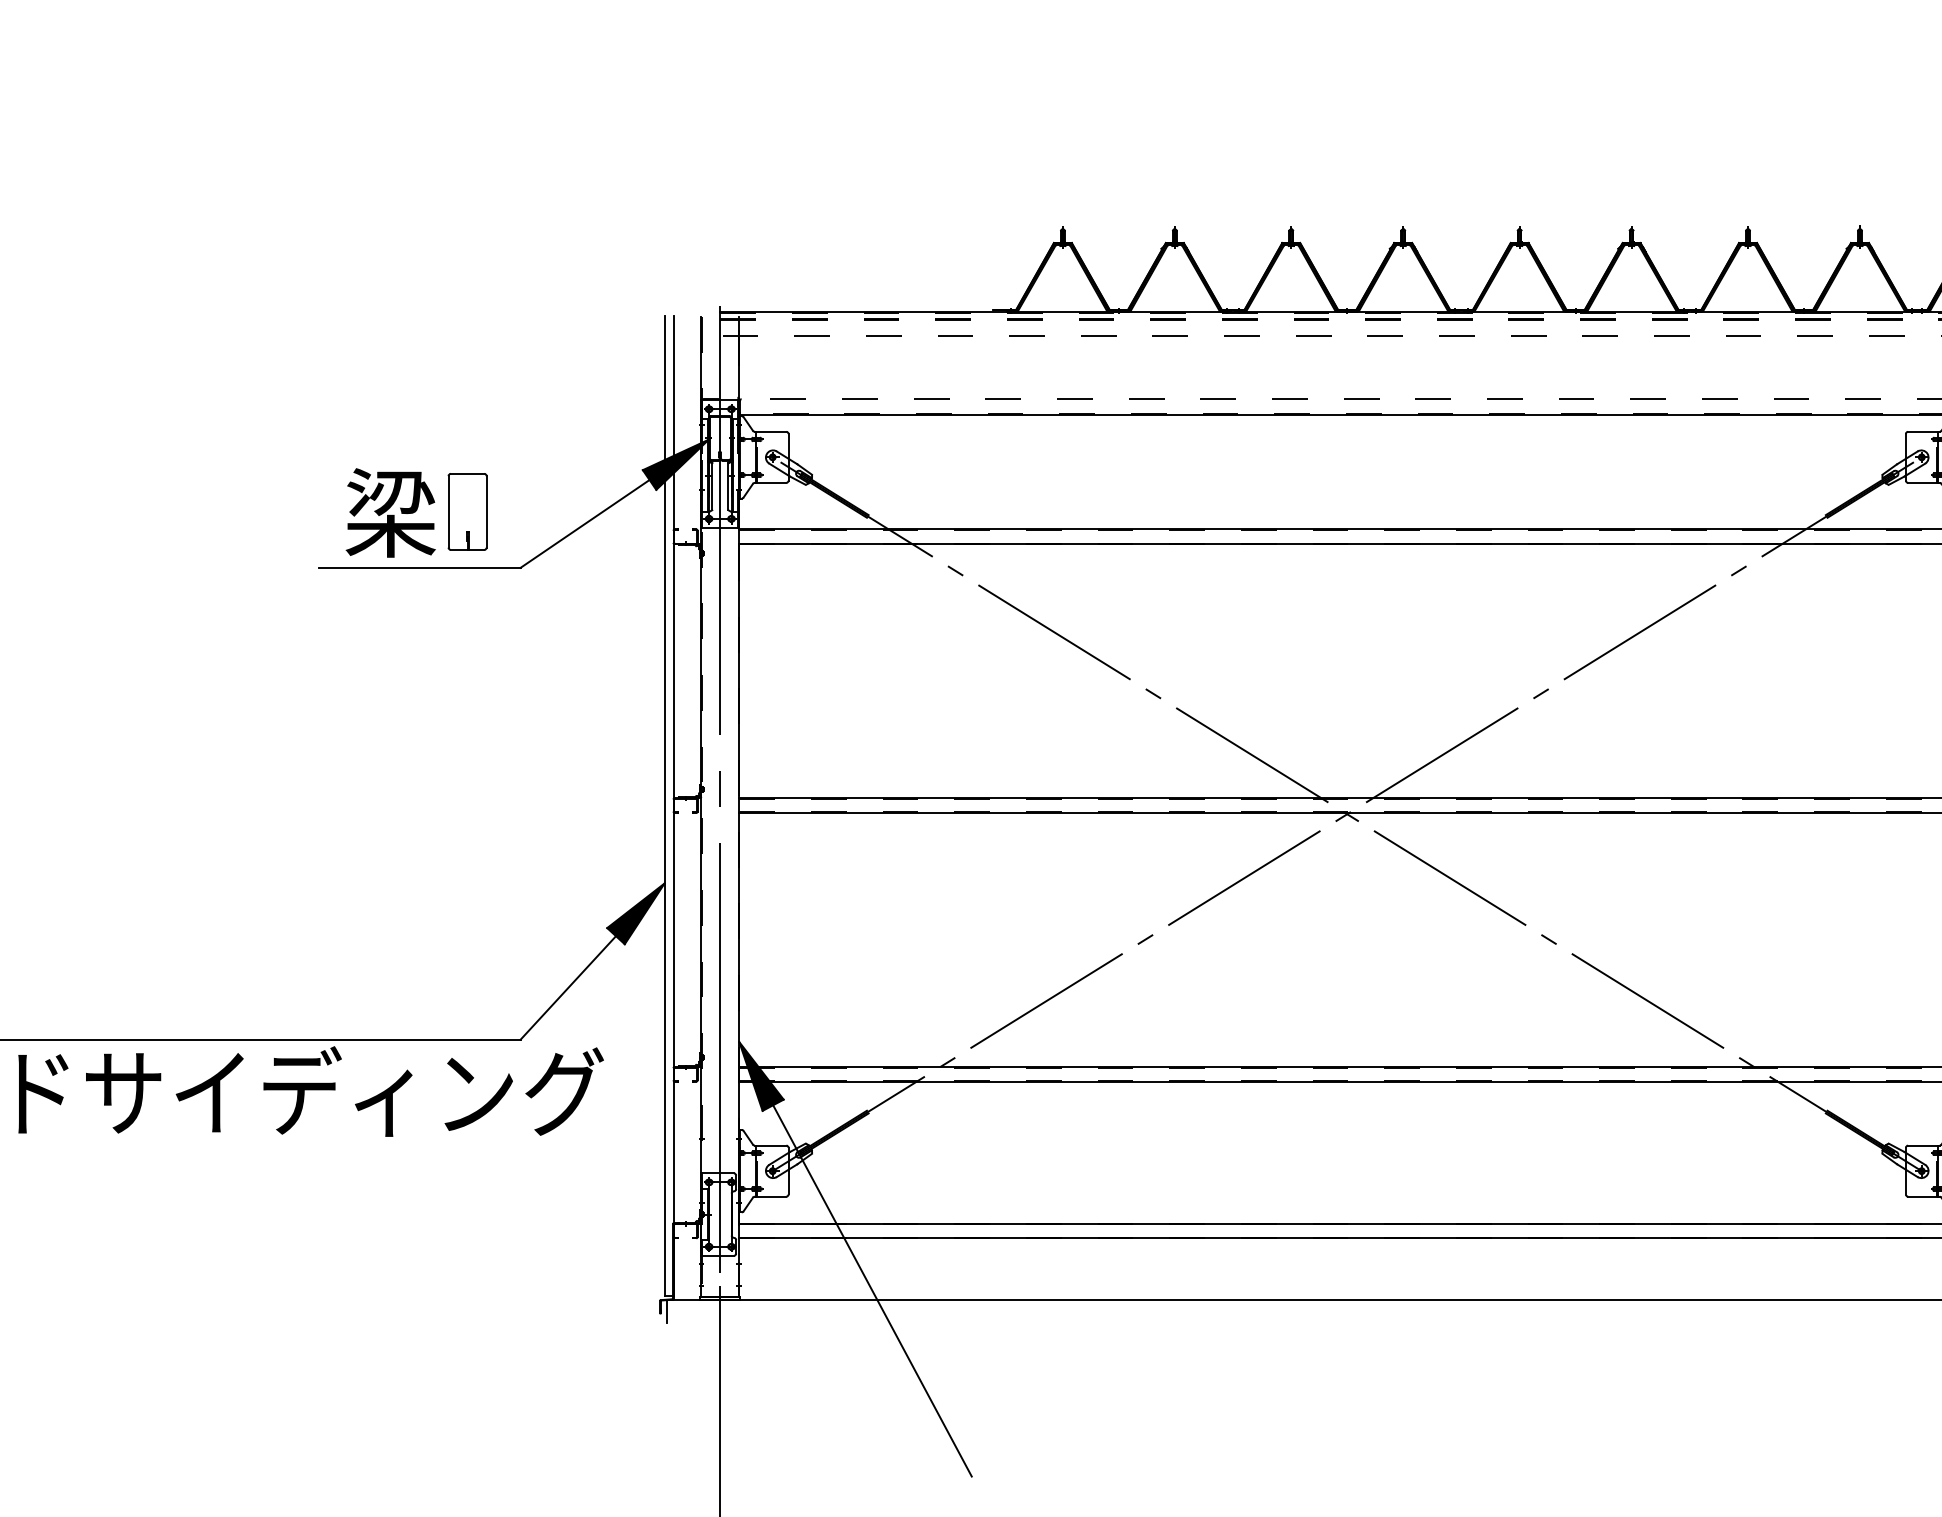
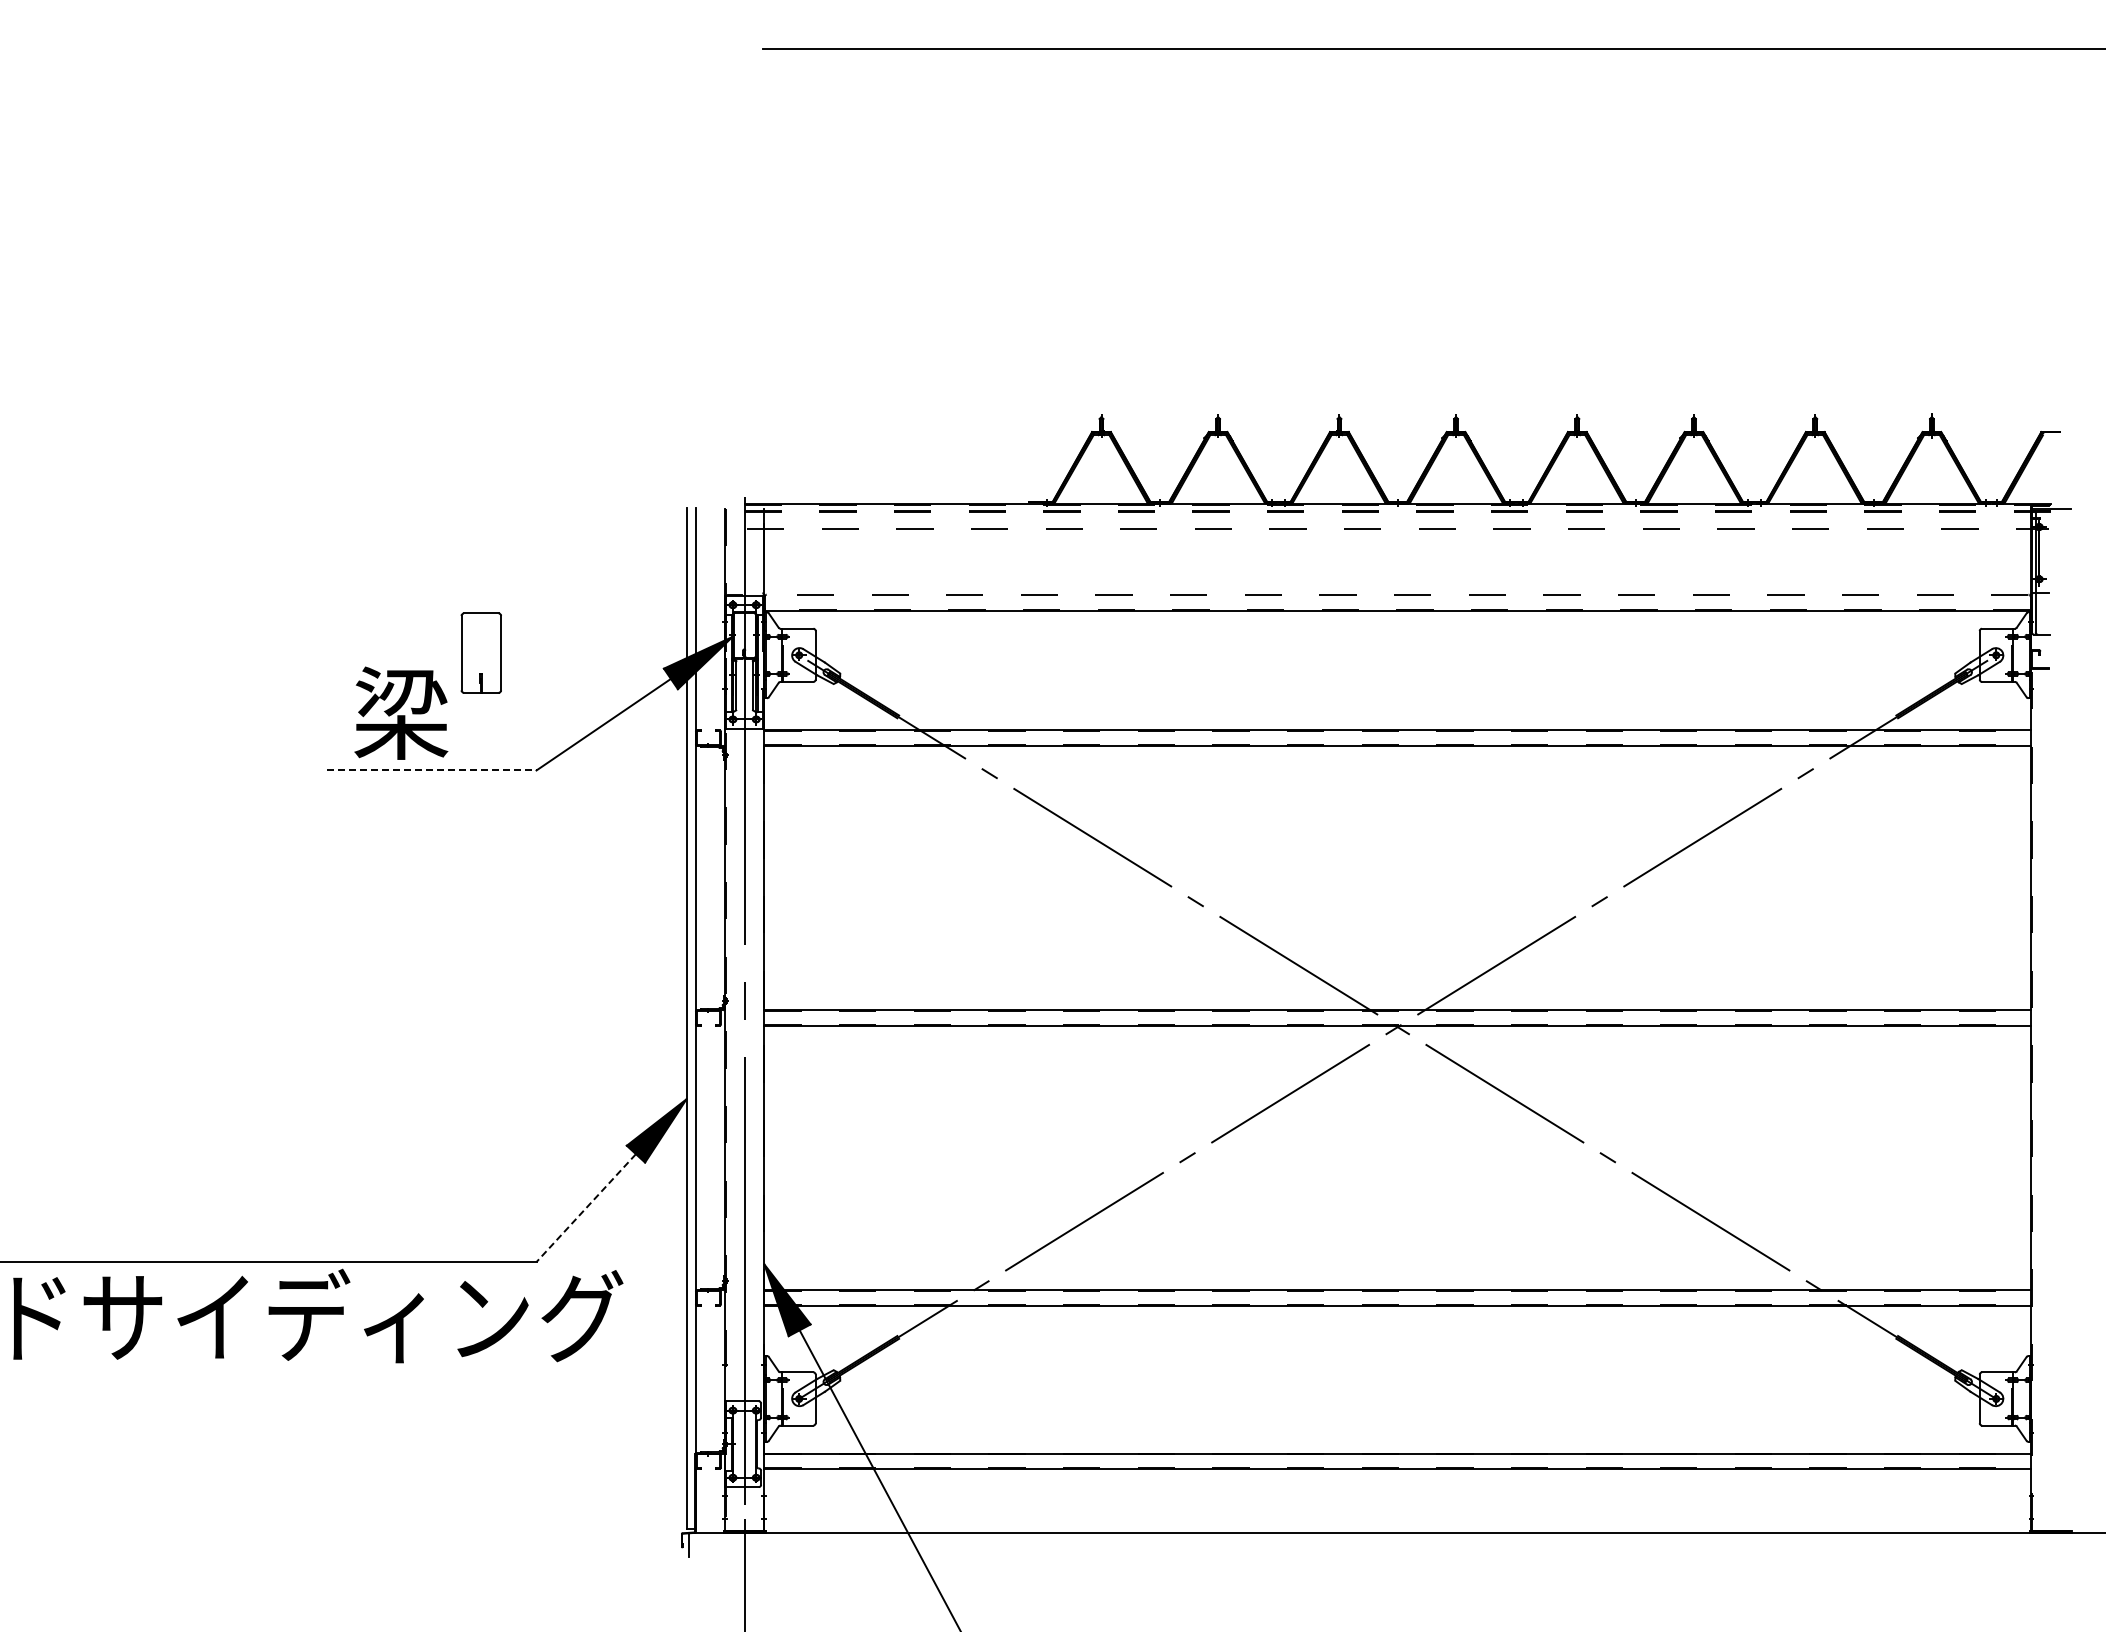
part: (466, 511) -> (480, 652), moved
line: (419, 567) -> (431, 770), solid -> dashed
line: (567, 988) -> (585, 1208), solid -> dashed

